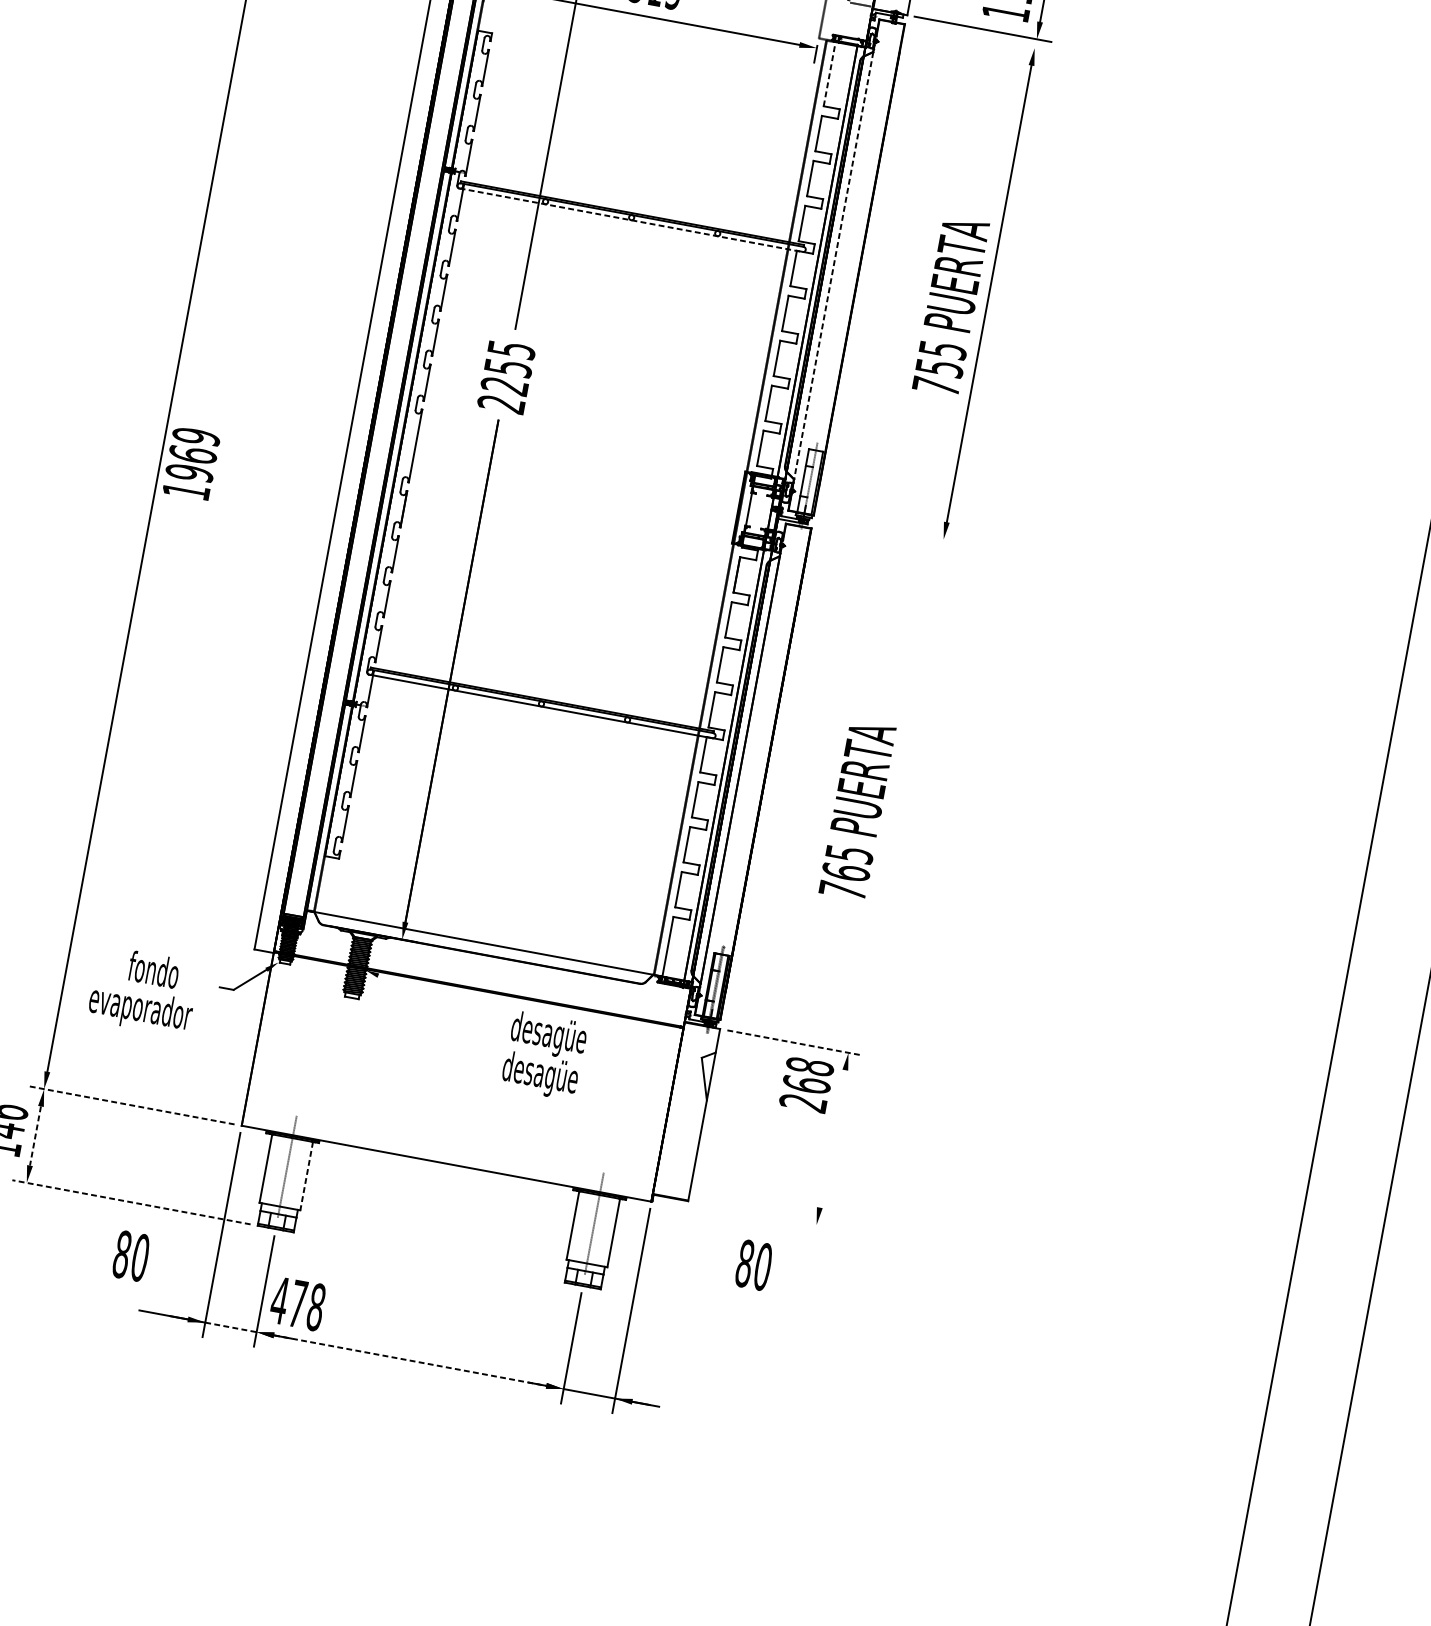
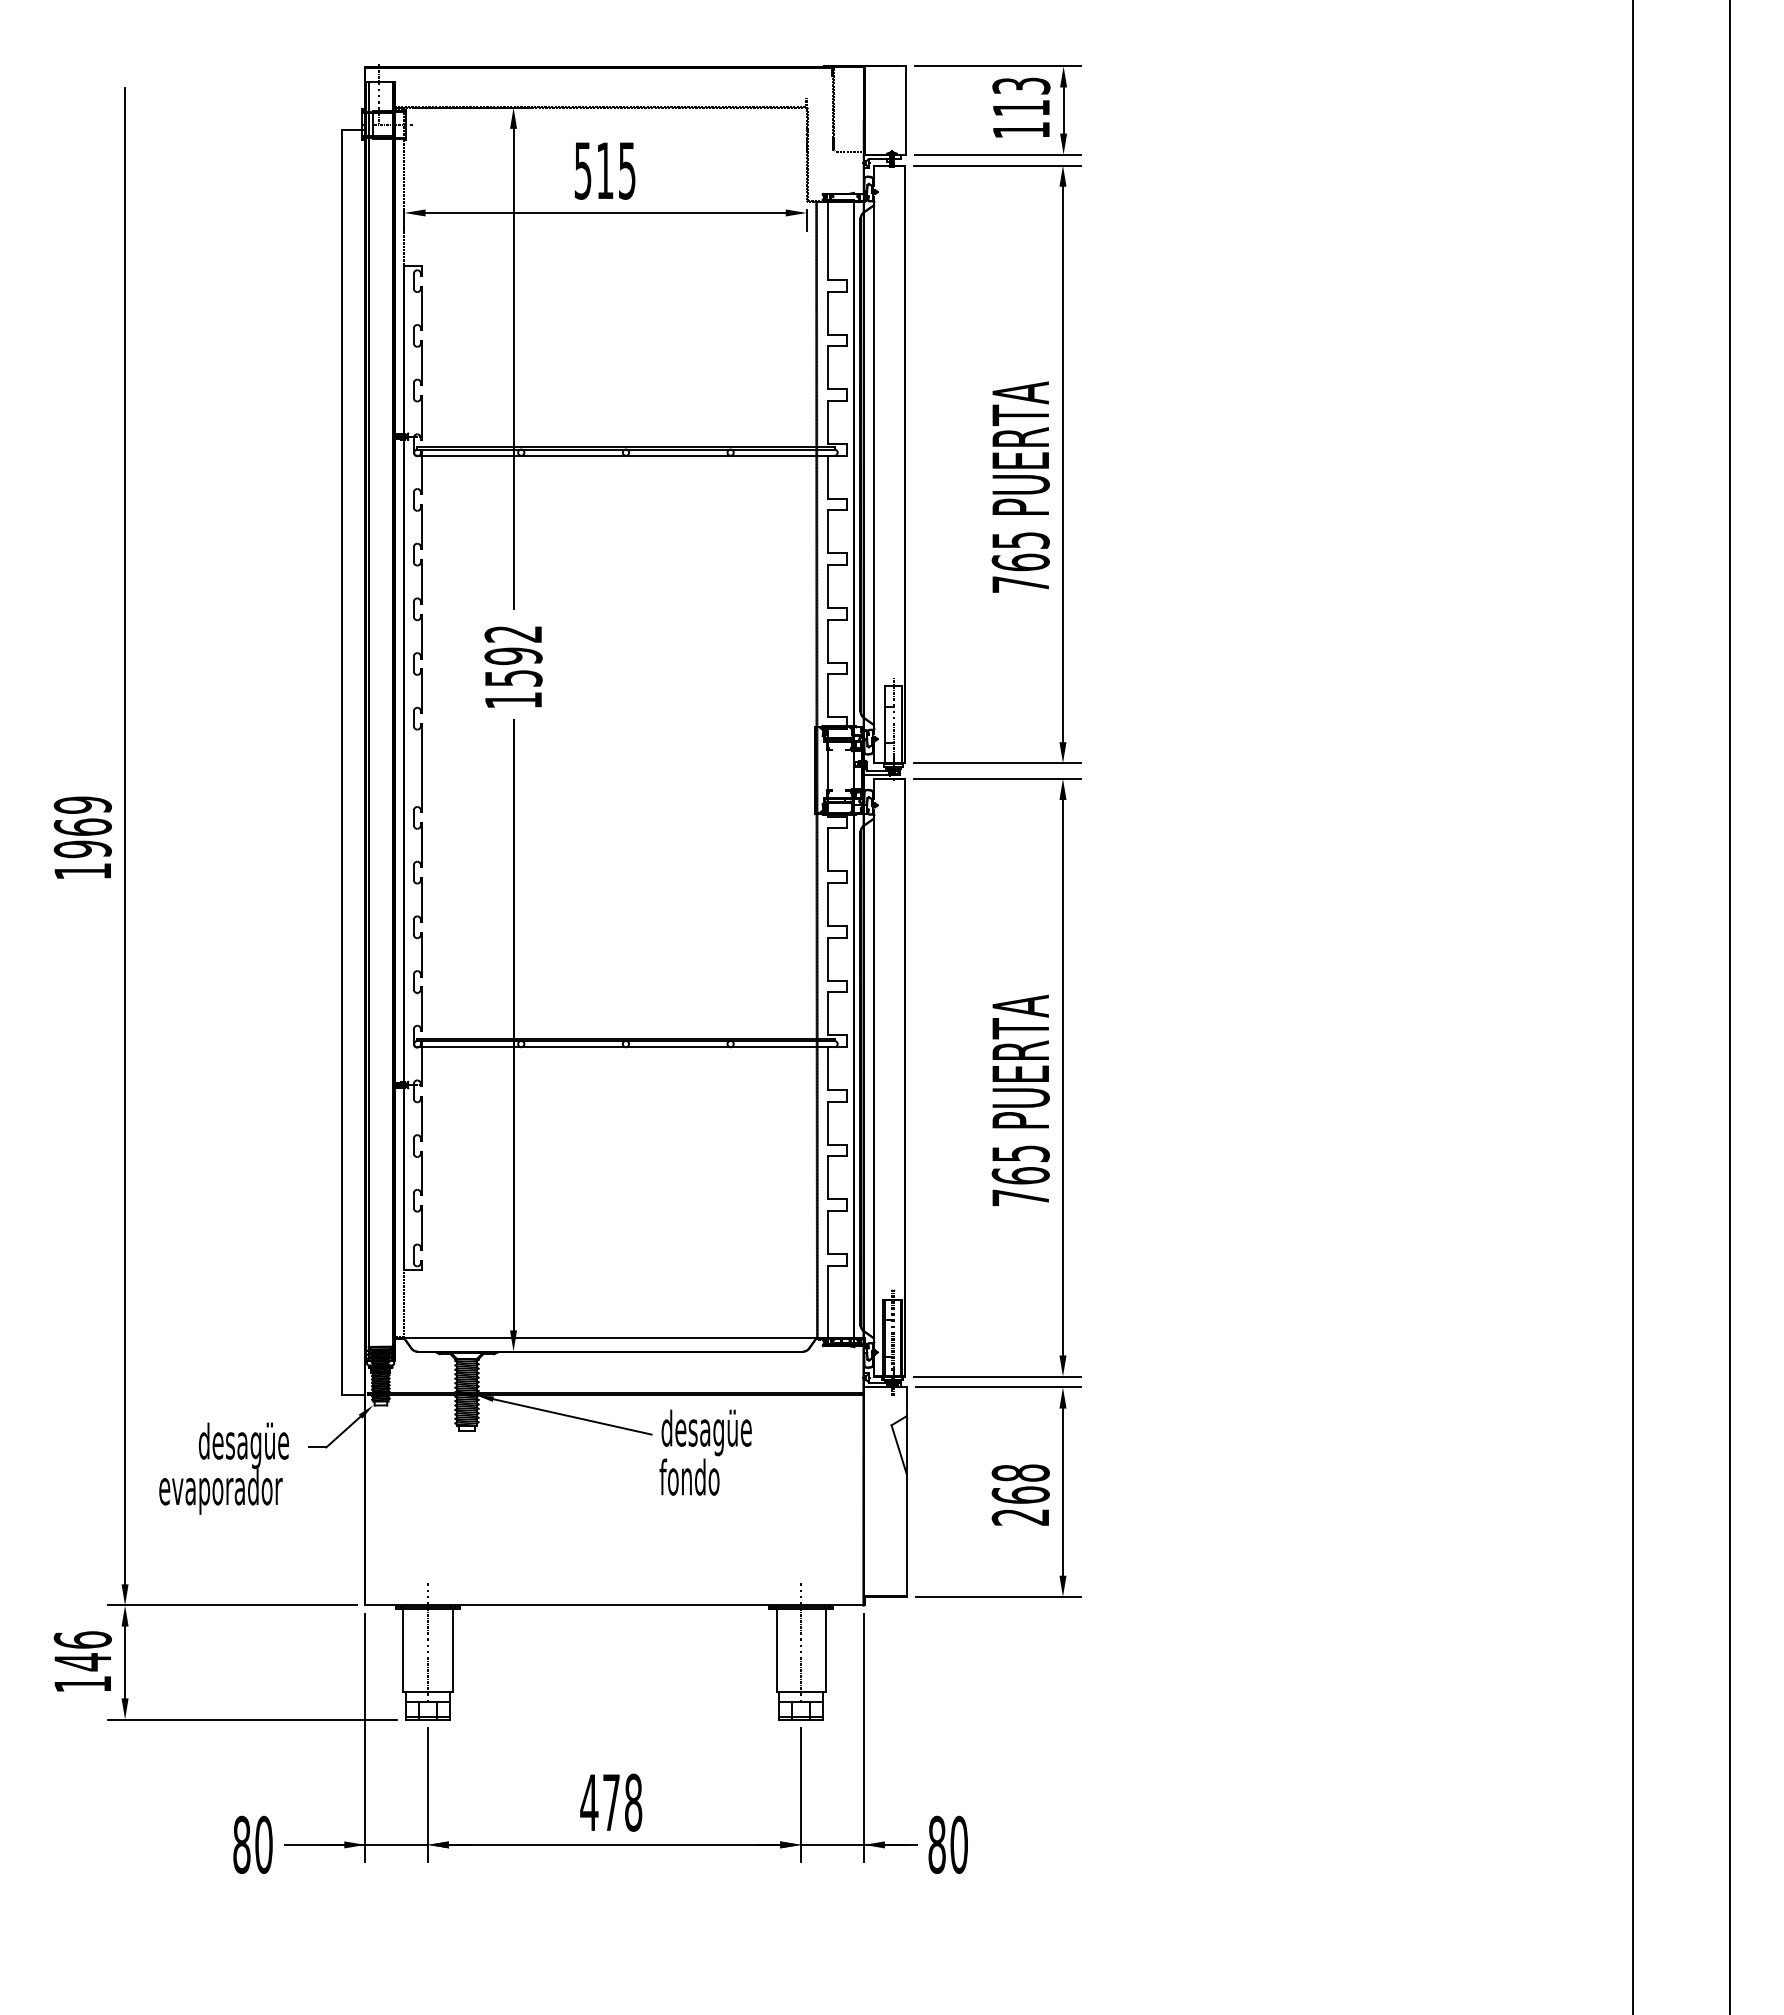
line: (980, 38) -> (996, 165), added
line: (829, 73) -> (827, 240), dashed -> solid
line: (630, 219) -> (625, 455), dashed -> solid
line: (834, 266) -> (874, 465), dashed -> solid
text: (939, 368) -> (1020, 562), 755 -> 765
text: (506, 377) -> (513, 667), 2255 -> 1592
text: (191, 463) -> (82, 837), moved
line: (888, 529) -> (996, 763), added
part: (895, 797) -> (1062, 1077), added
text: (165, 975) -> (243, 1445), fondo -> desagüe
line: (440, 1001) -> (572, 1416), added
line: (795, 1043) -> (998, 1387), dashed -> solid
text: (539, 1075) -> (704, 1481), desagüe -> fondo
text: (806, 1084) -> (1020, 1494), moved
line: (132, 1105) -> (232, 1605), dashed -> solid
line: (35, 1136) -> (125, 1662), dashed -> solid
line: (832, 1138) -> (1062, 1491), added
line: (306, 1176) -> (452, 1650), dashed -> solid
line: (131, 1202) -> (252, 1719), dashed -> solid
line: (762, 1214) -> (997, 1596), added
text: (131, 1255) -> (252, 1844), moved
text: (753, 1264) -> (947, 1844), moved
text: (298, 1303) -> (611, 1802), moved
line: (231, 1327) -> (397, 1844), dashed -> solid
line: (410, 1360) -> (614, 1844), dashed -> solid

